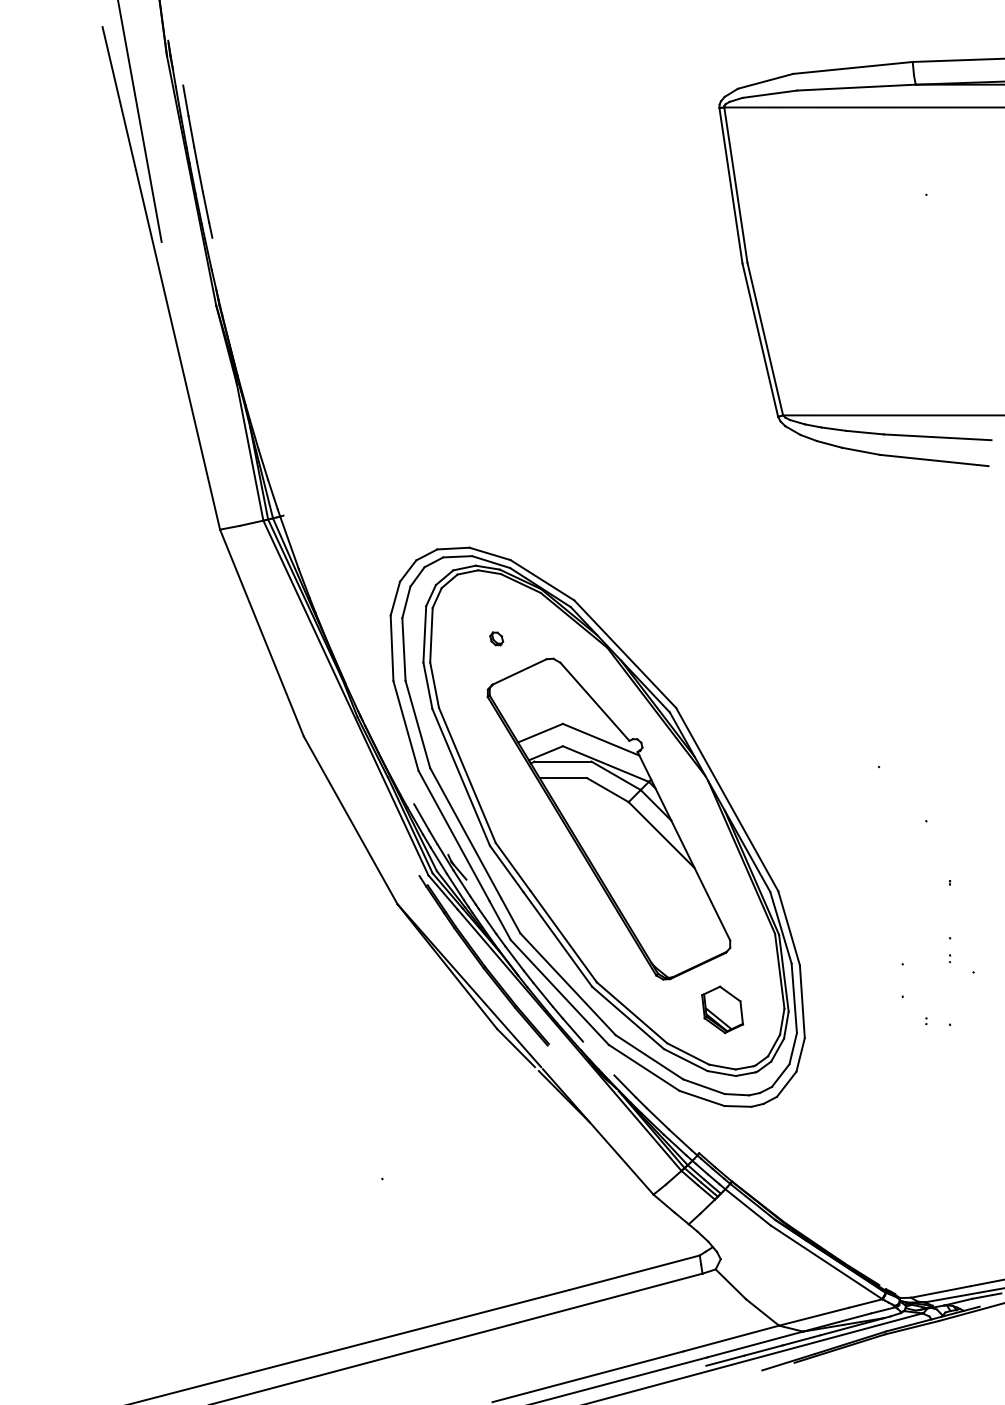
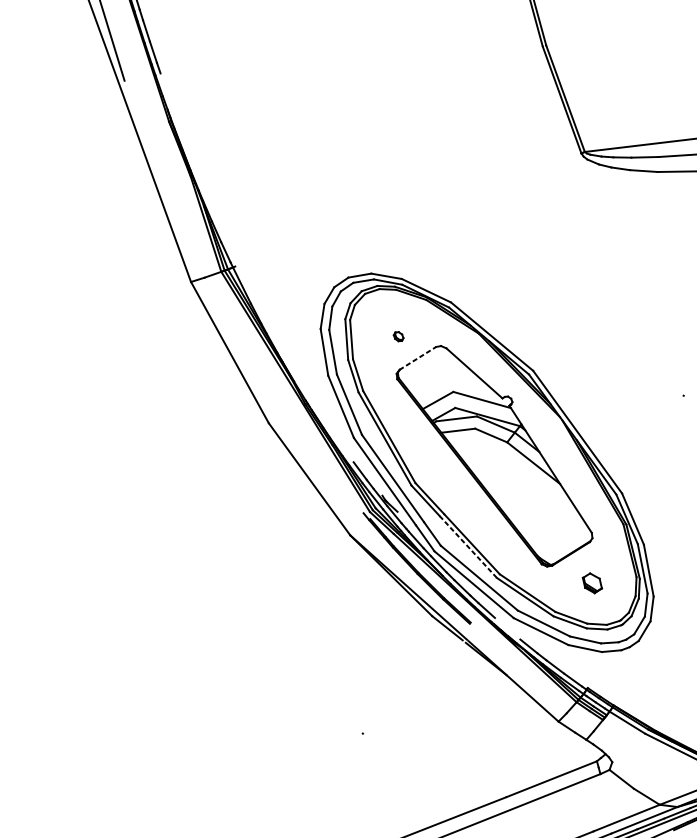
line: (519, 671) -> (417, 358), solid -> dashed
line: (557, 939) -> (467, 546), solid -> dashed
part: (722, 1009) -> (592, 583), size x0.6

